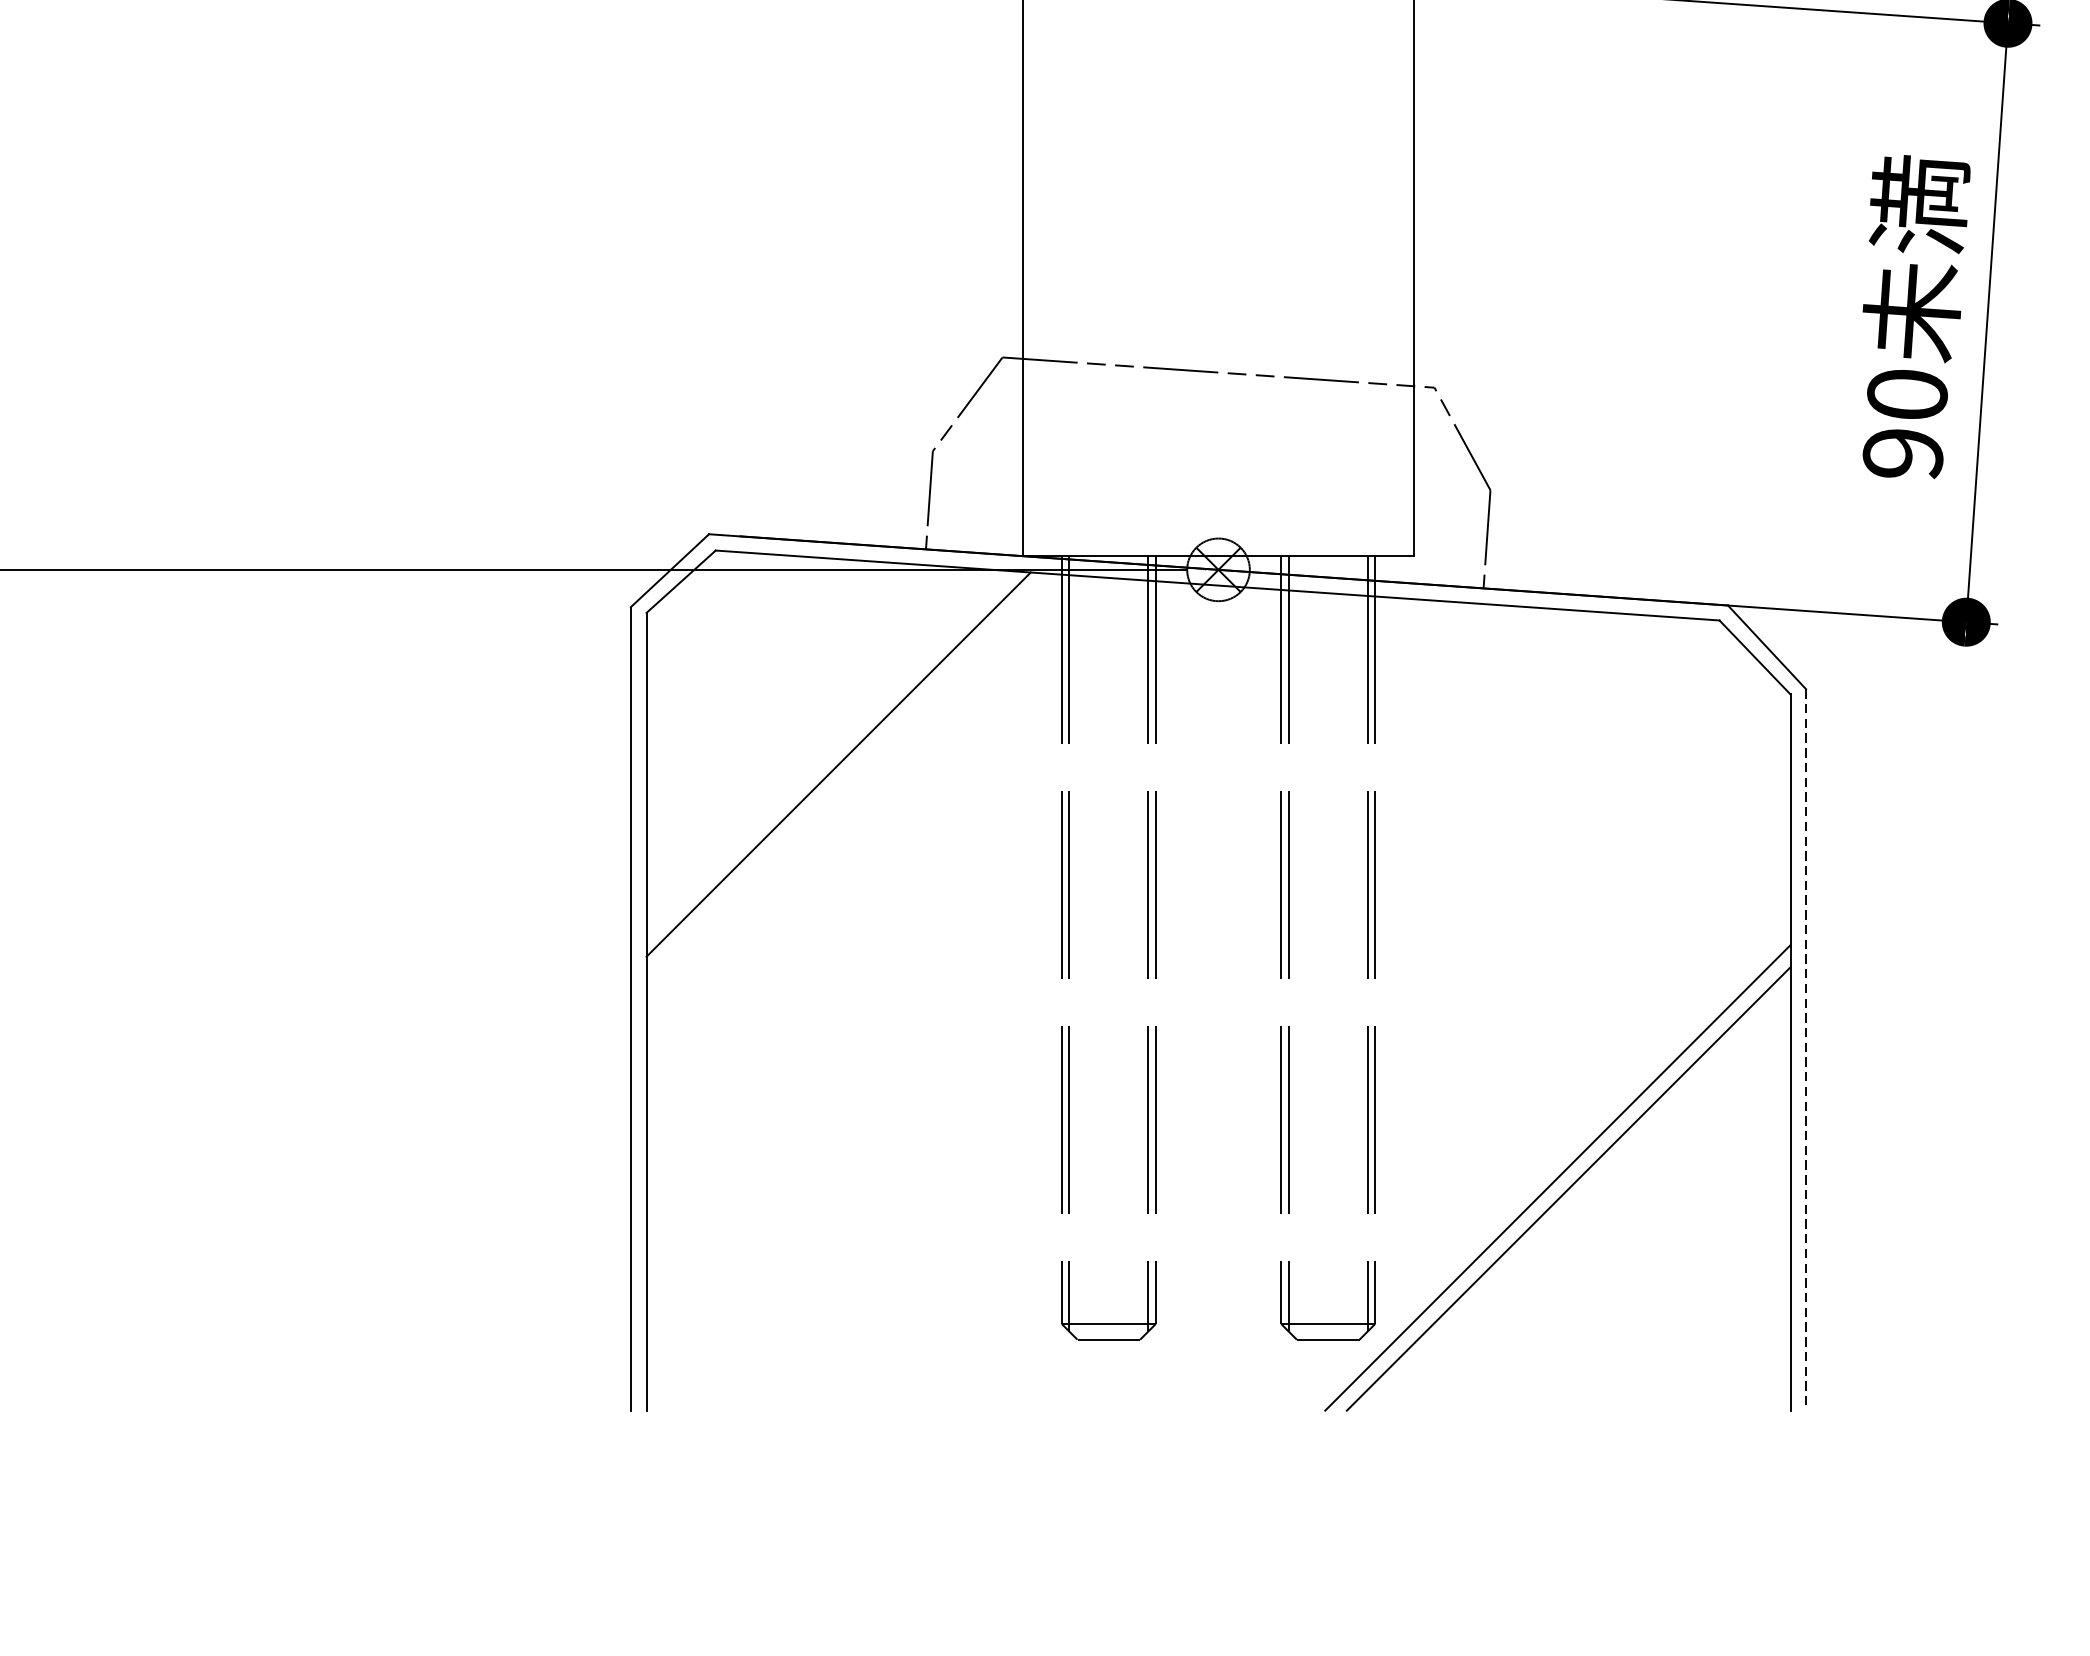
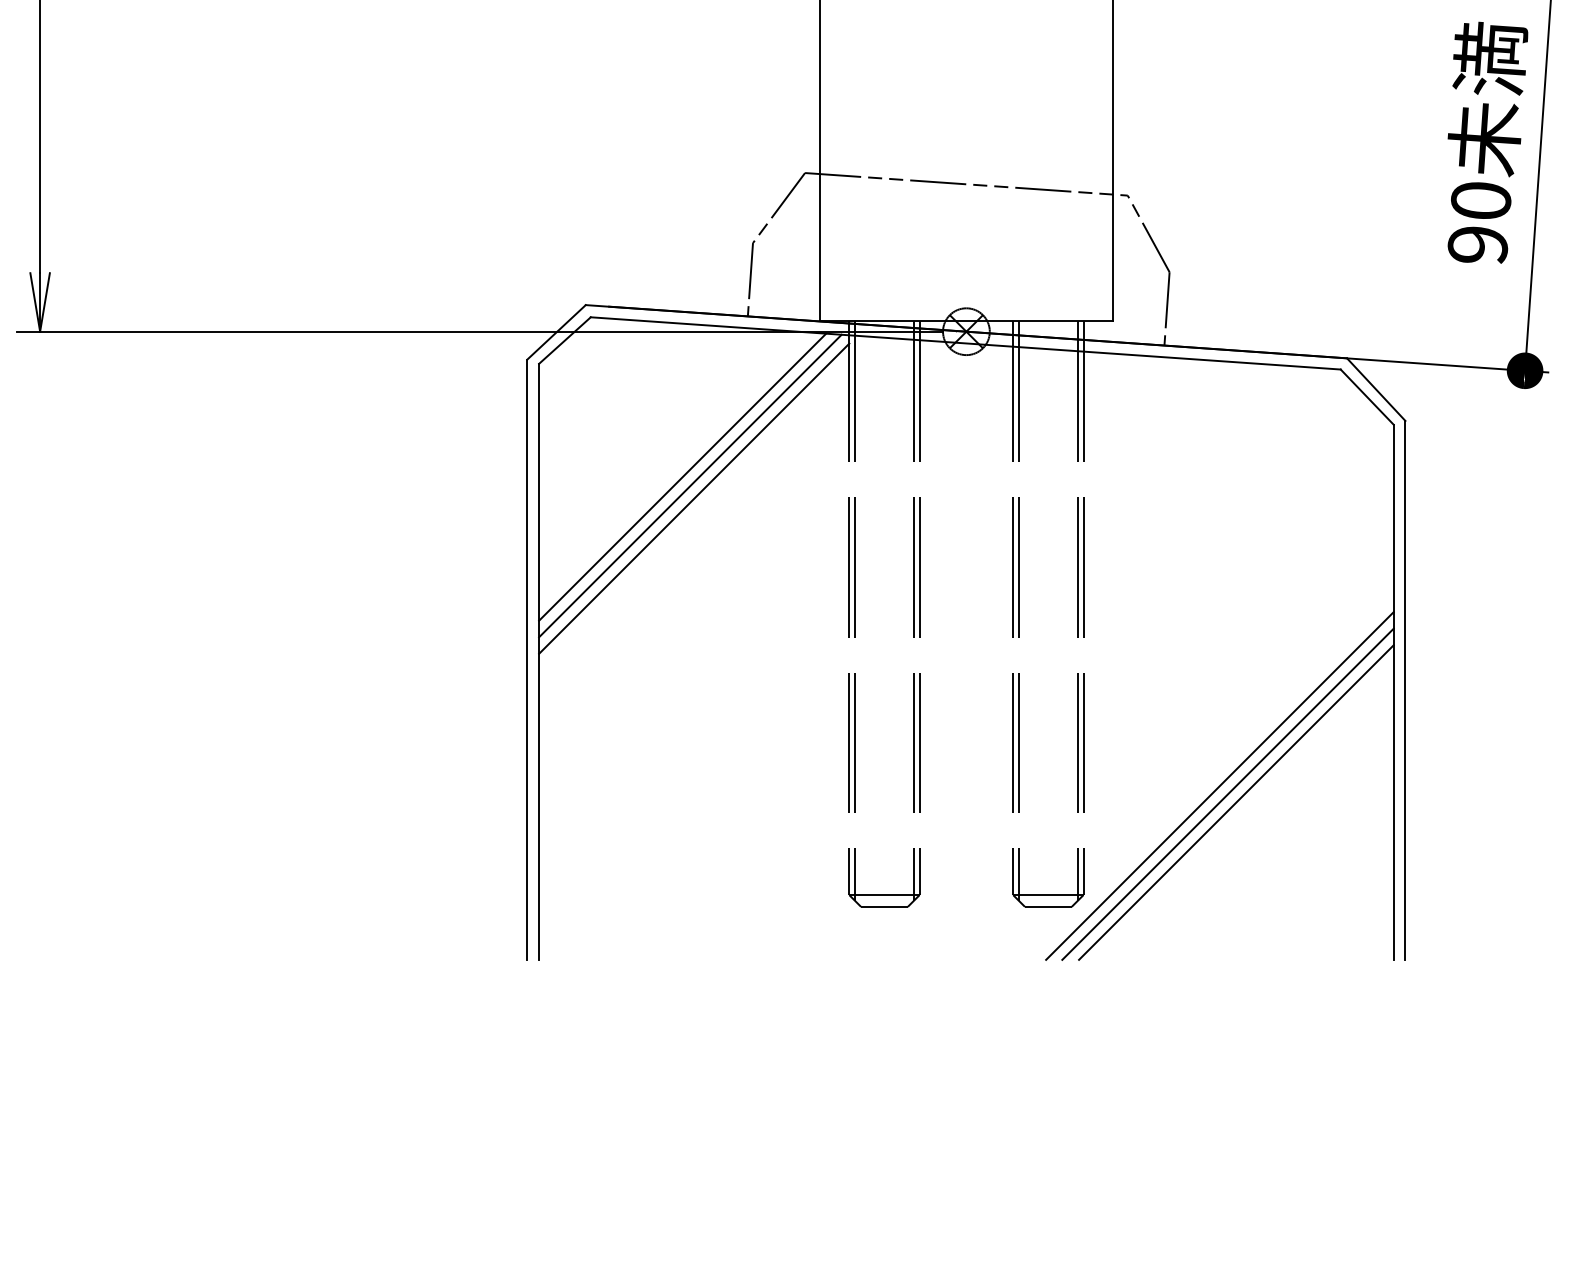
line: (849, 775) -> (690, 485), added
line: (854, 793) -> (694, 498), added
line: (1806, 1050) -> (1405, 690), dashed -> solid
line: (1580, 1200) -> (1236, 802), added

